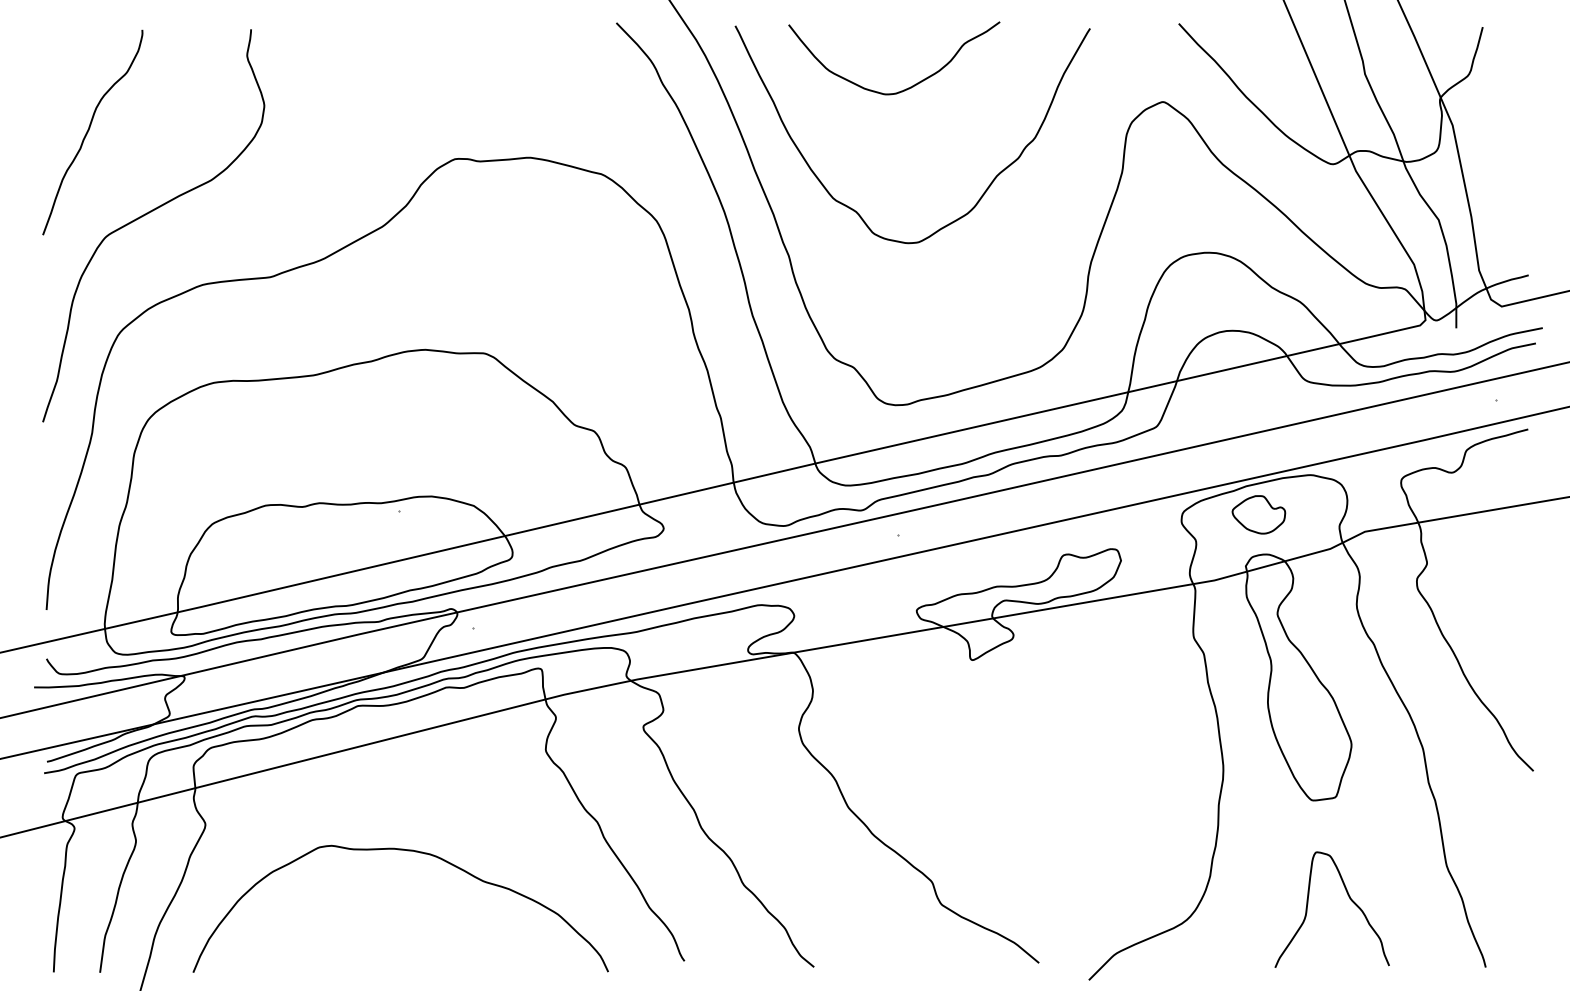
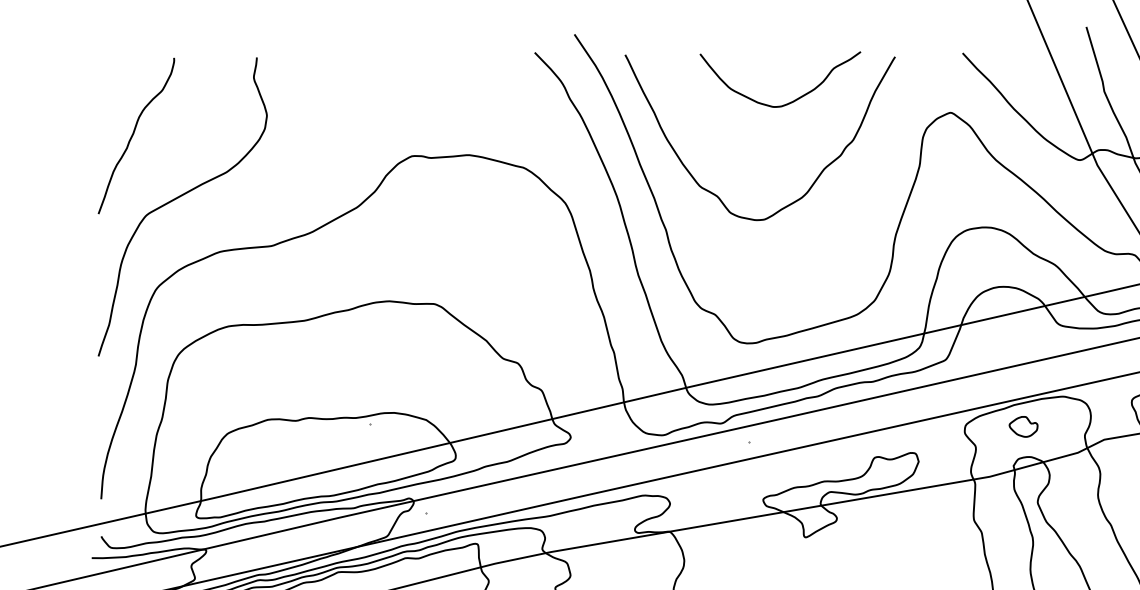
curve: (908, 87) -> (791, 101), moved
part: (1258, 514) -> (1023, 426), size x0.7

